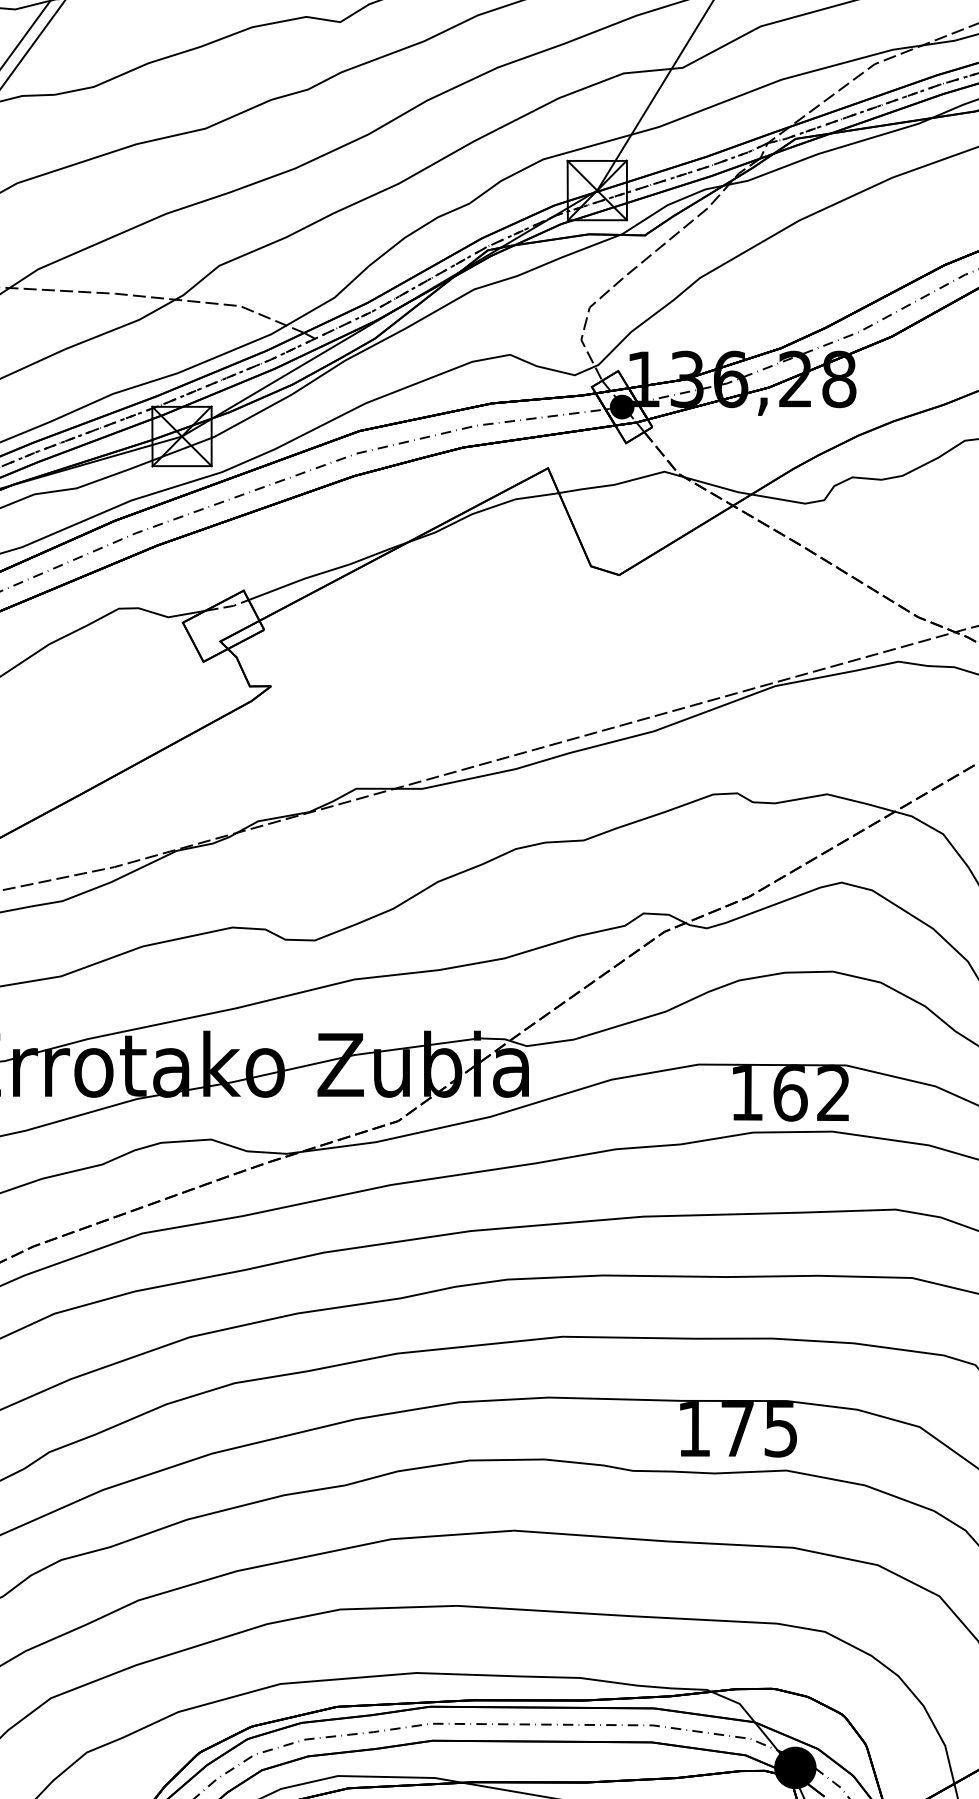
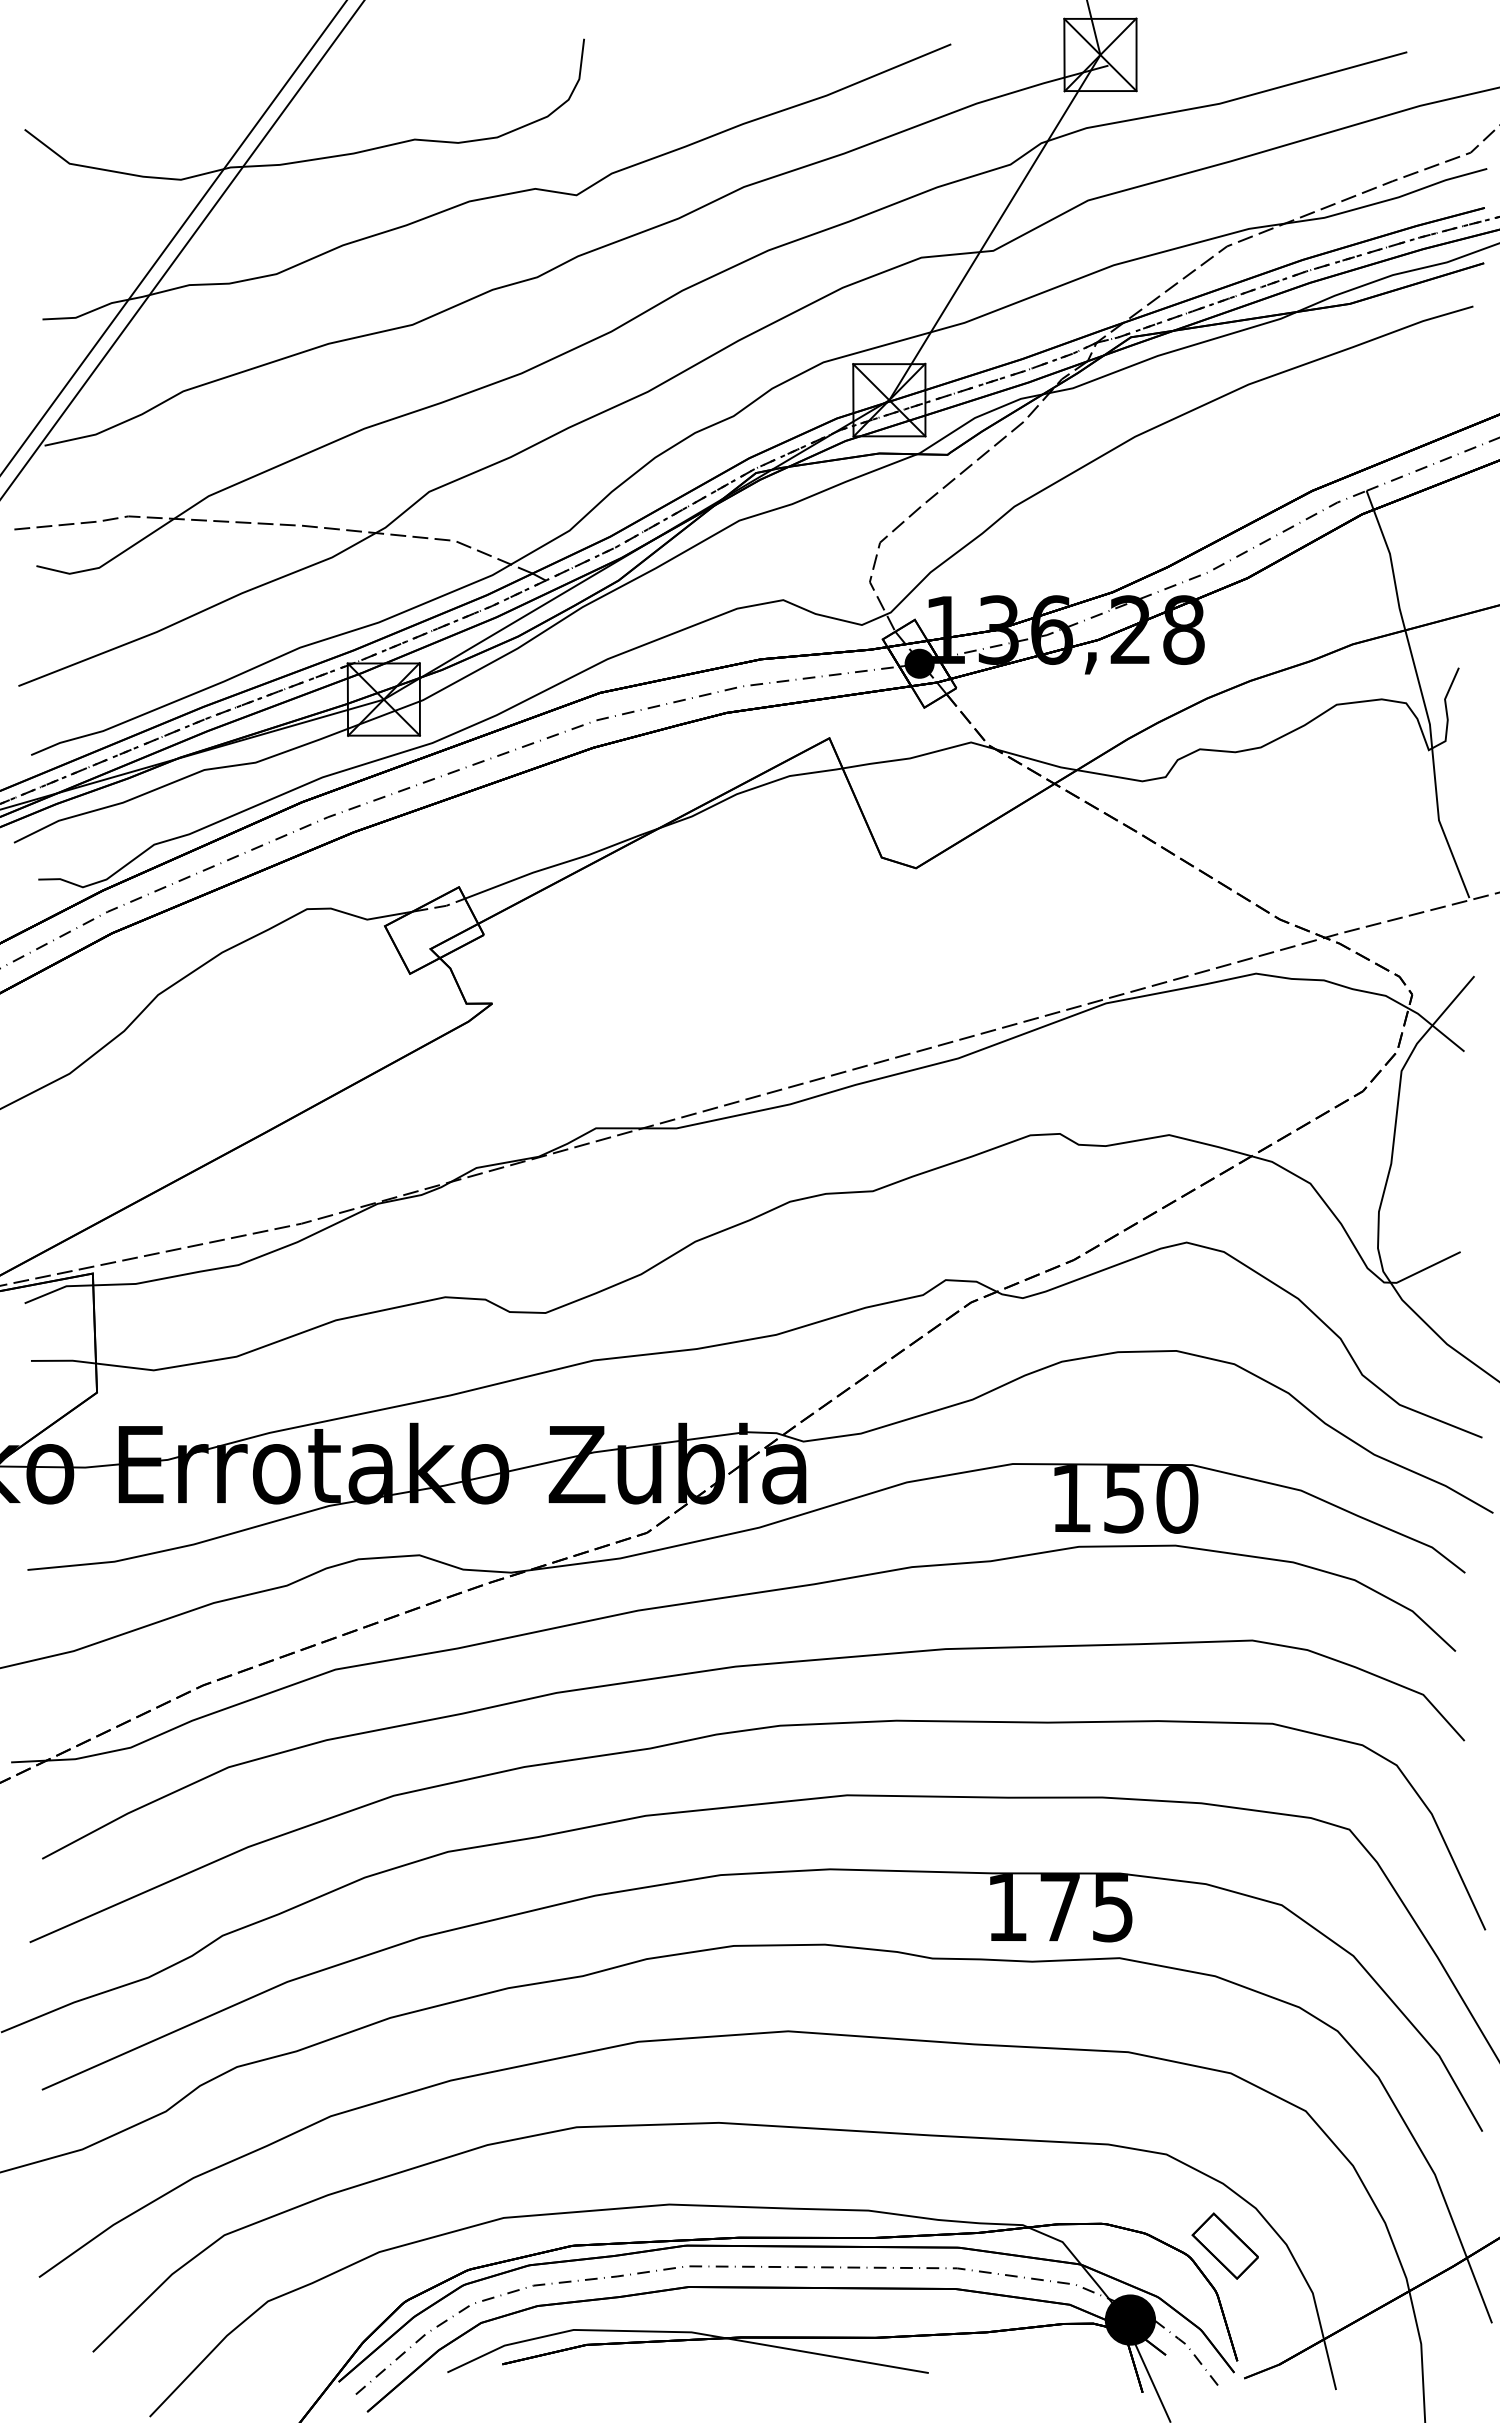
text: (812, 1092) -> (1151, 1498), 162 -> 150
part: (872, 1706) -> (1224, 2245), added

